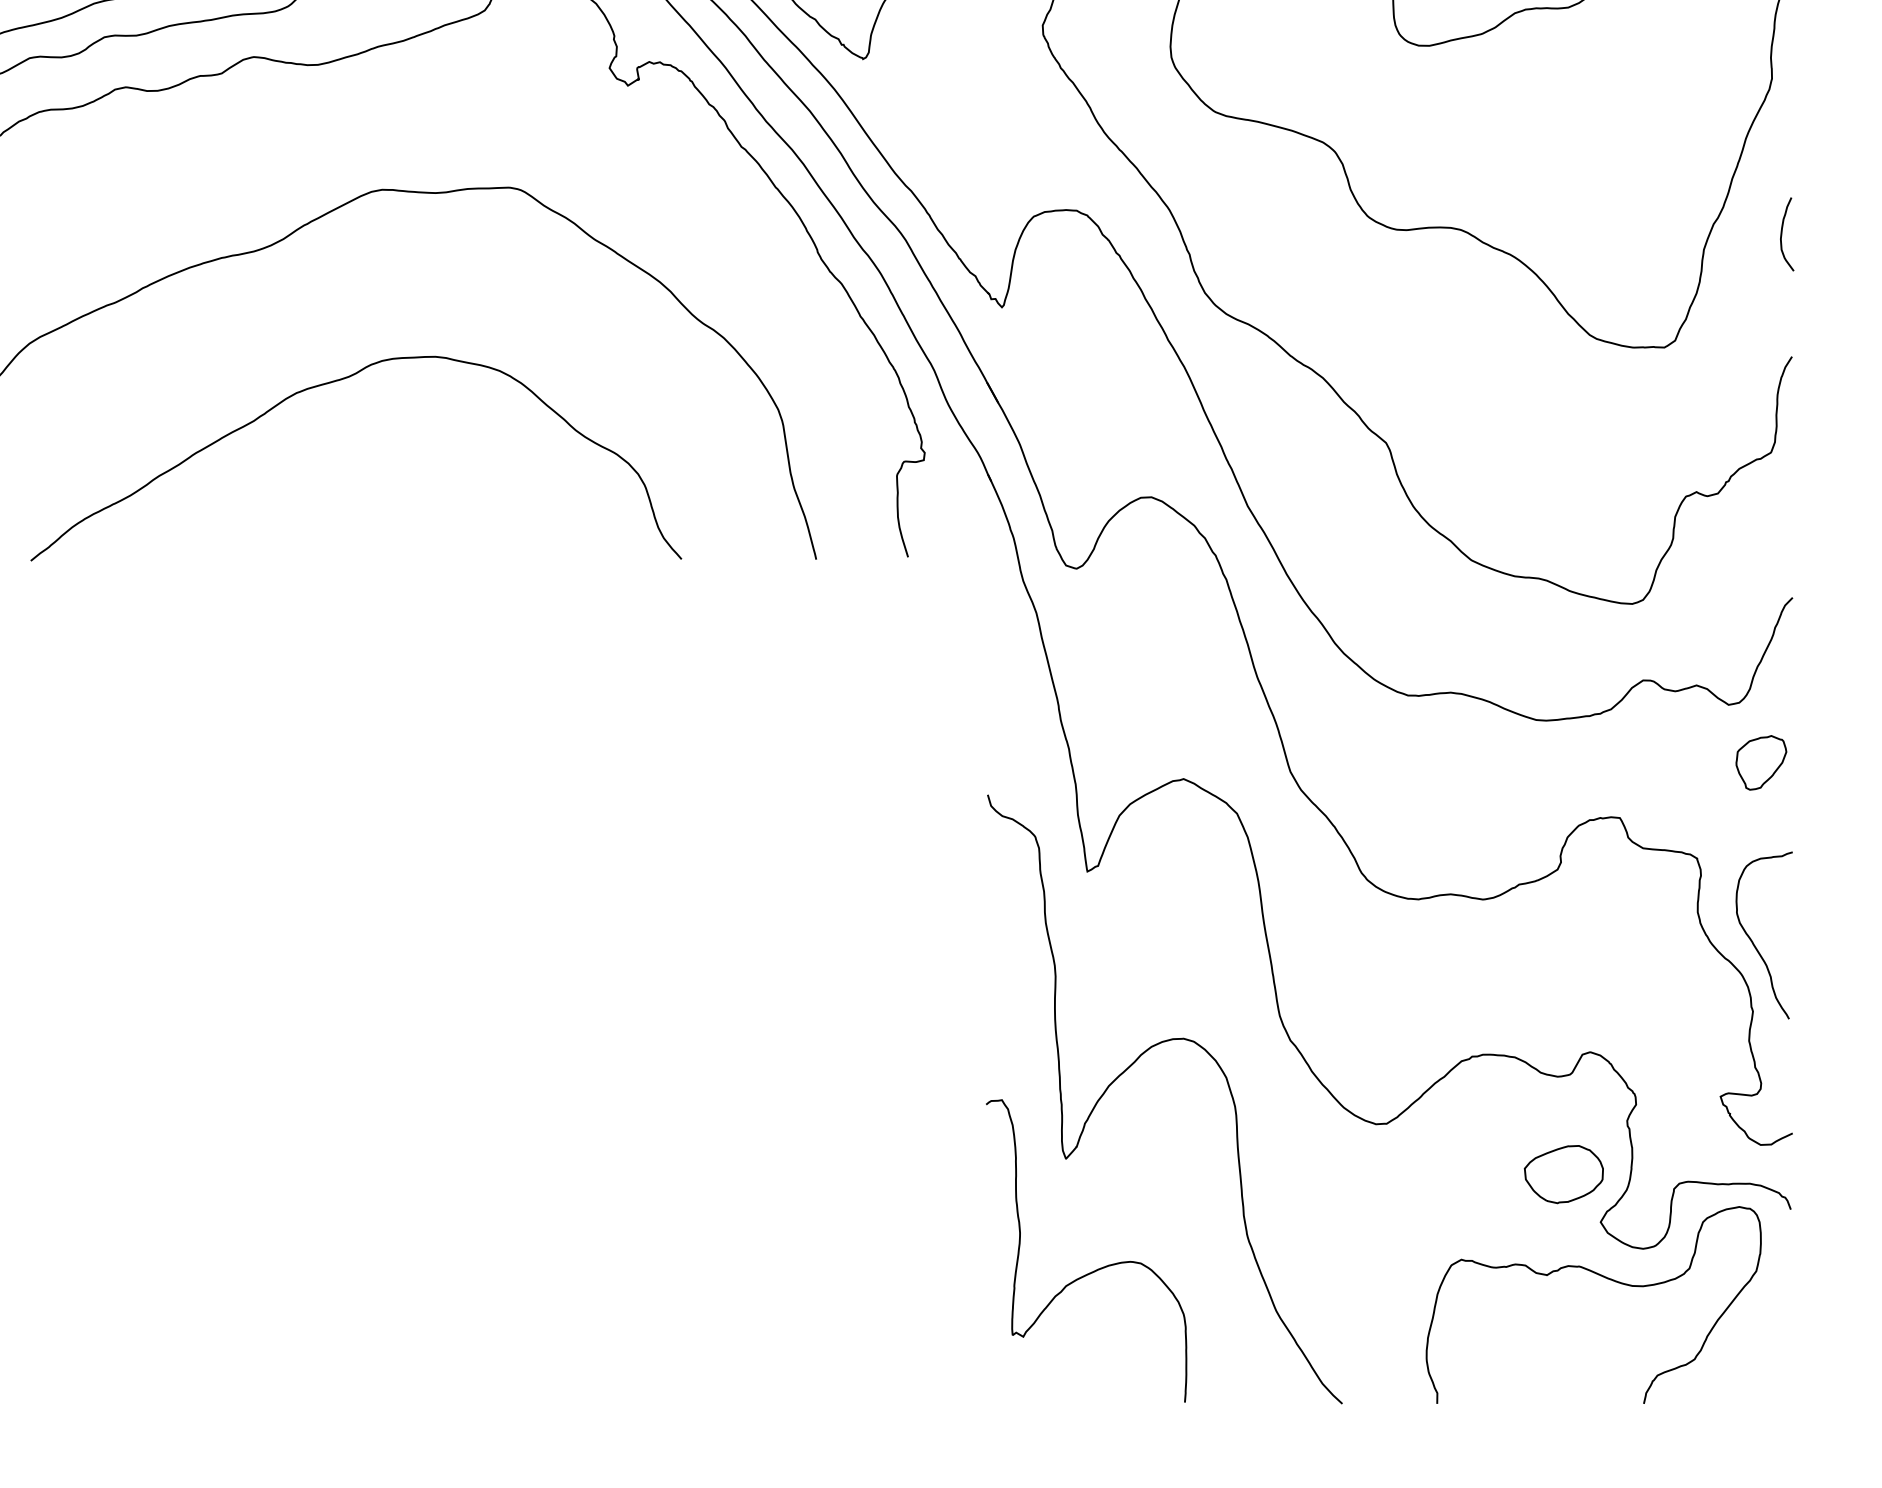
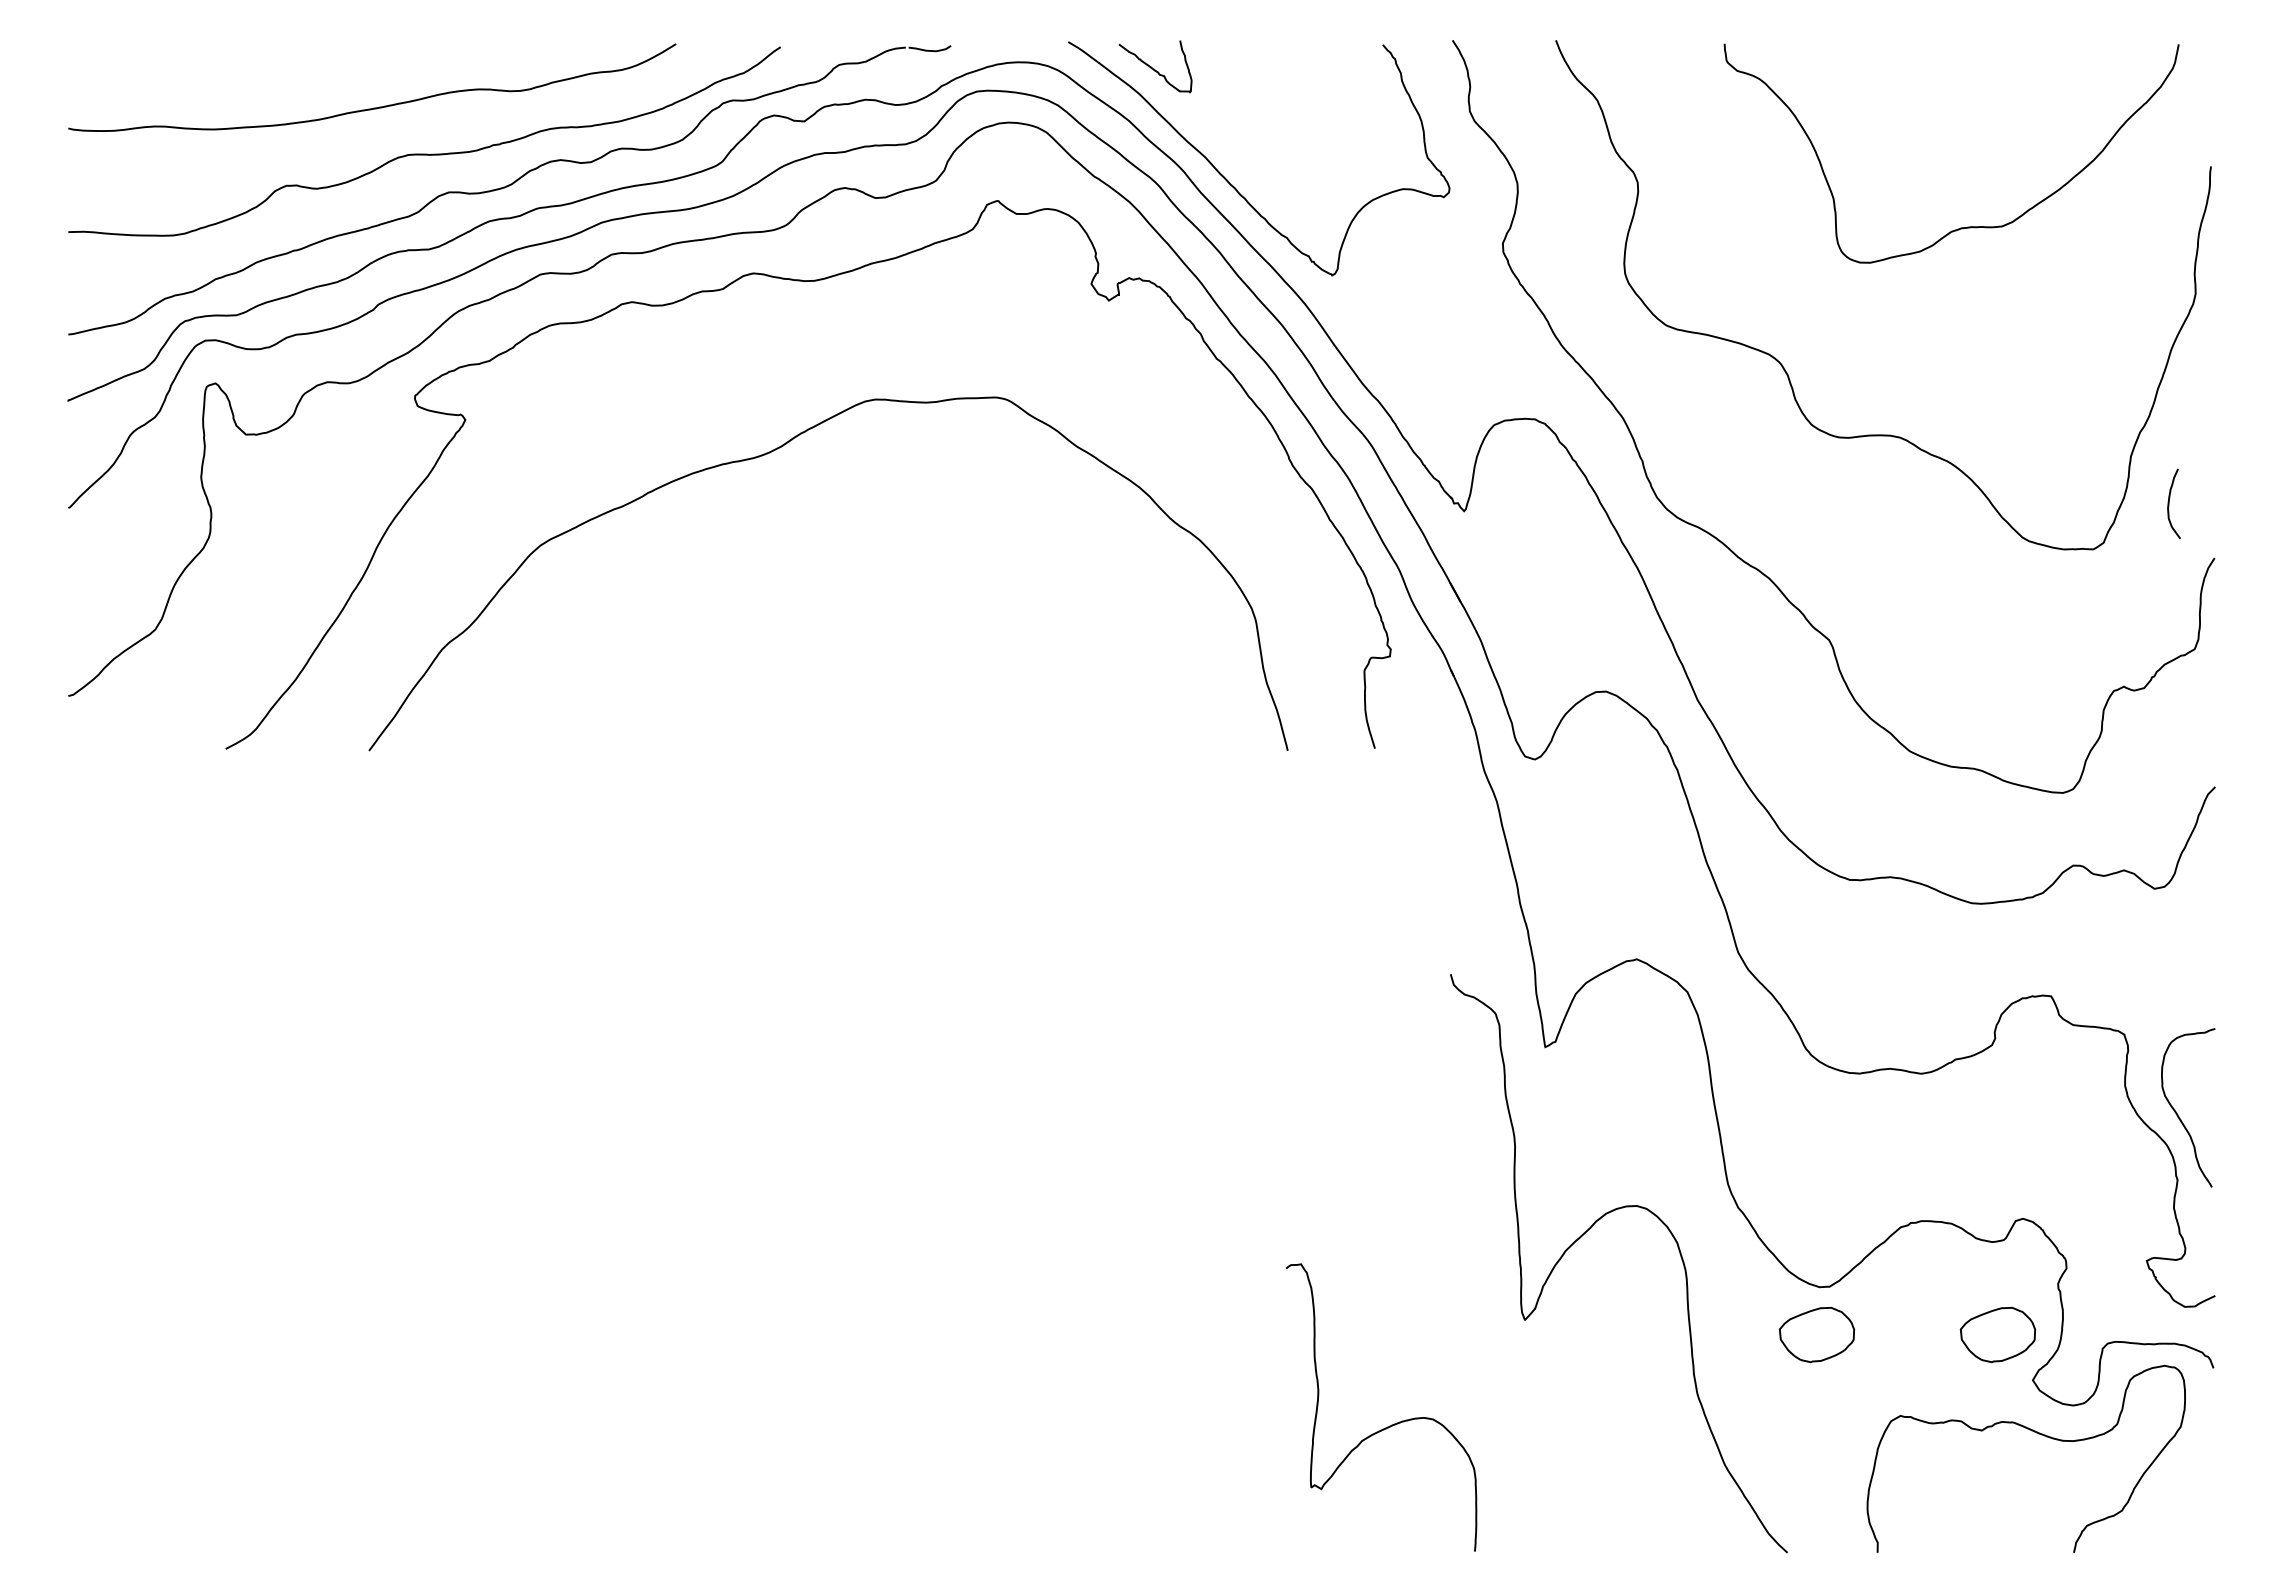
curve: (1782, 233) -> (2169, 503), moved
curve: (331, 383) -> (827, 583), removed
part: (1761, 762) -> (2185, 943), removed
part: (1372, 1175) -> (1816, 1335), added
curve: (1094, 1269) -> (1389, 1425), moved

